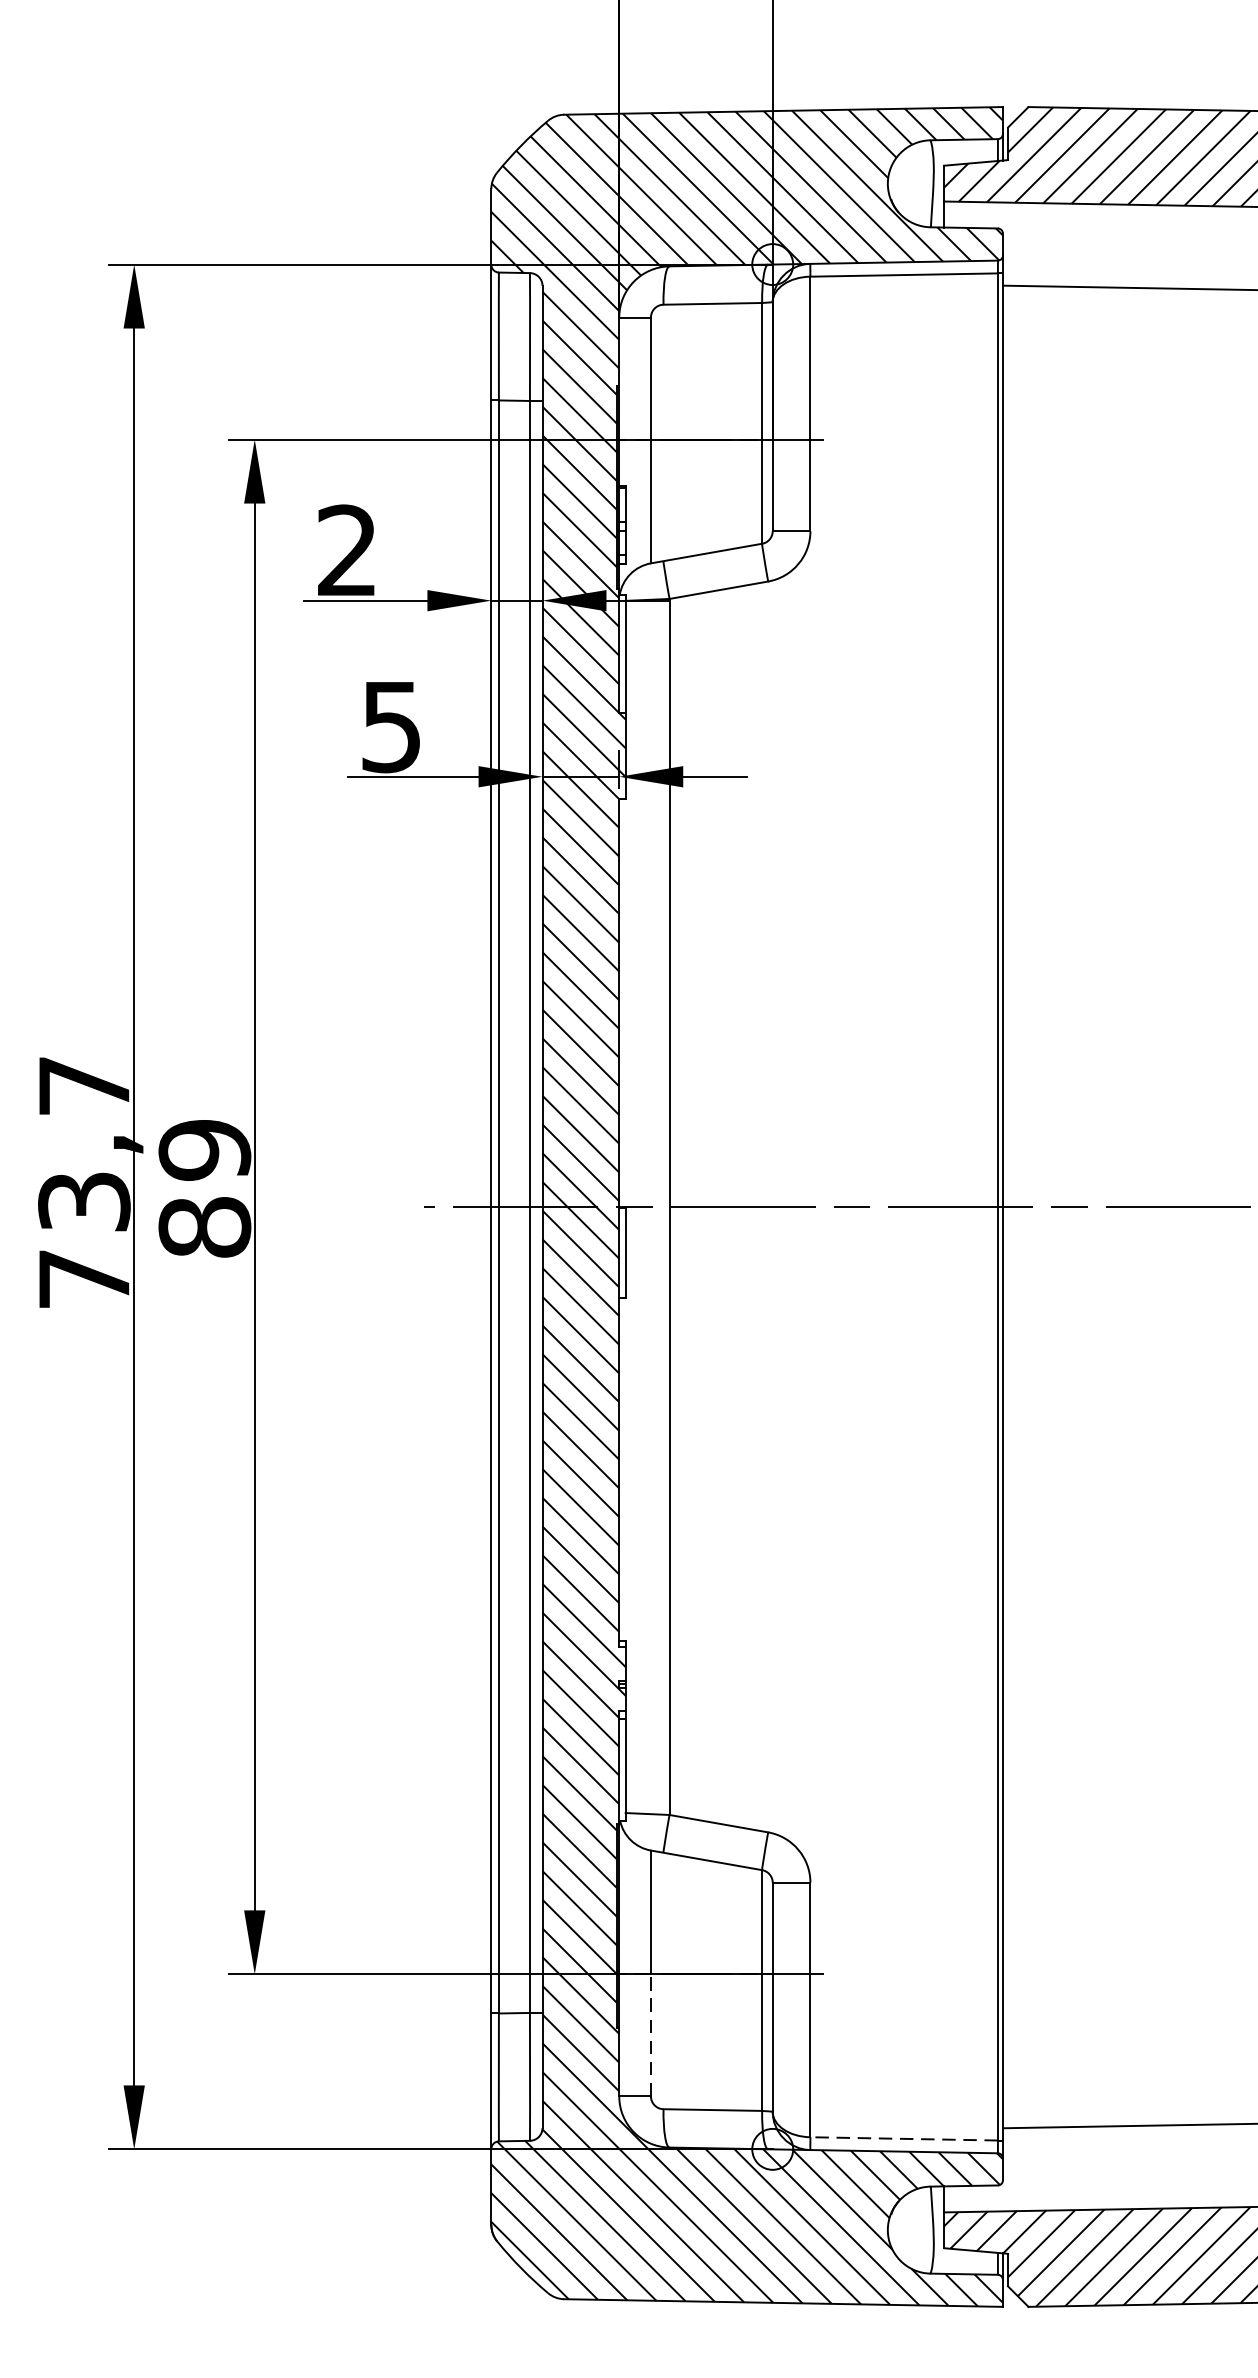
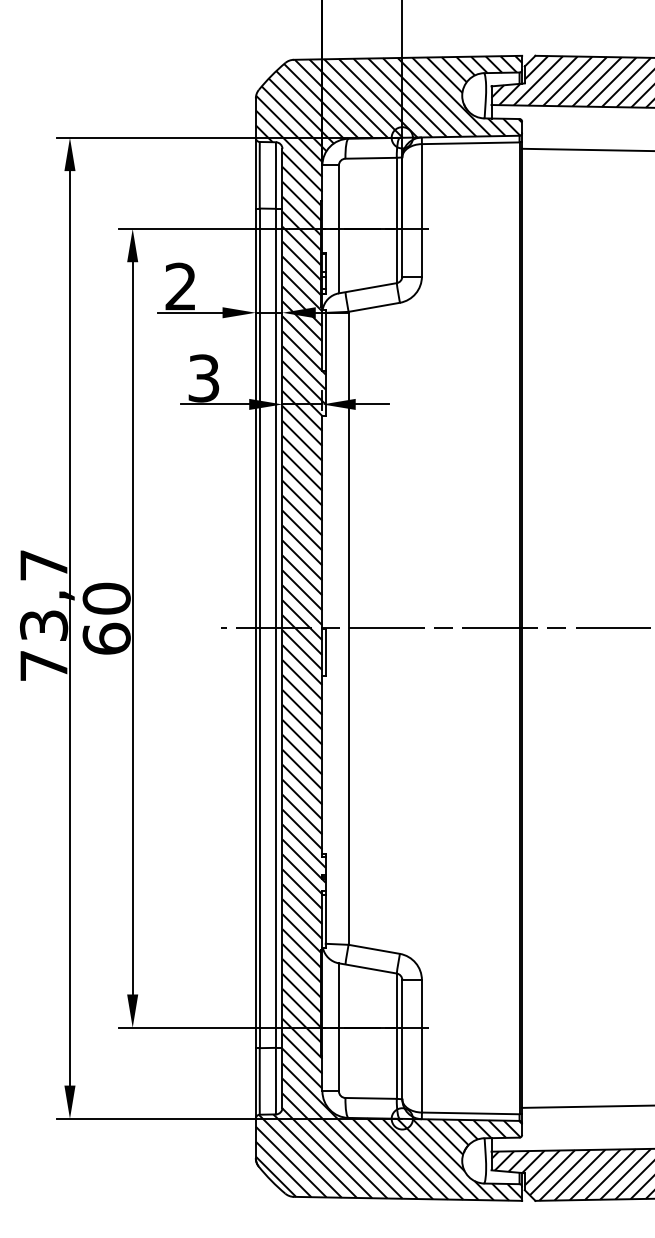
text: (392, 725) -> (204, 377), 5 -> 3
text: (204, 1188) -> (106, 618), 89 -> 60
line: (650, 2035) -> (338, 1059), dashed -> solid
line: (903, 2139) -> (470, 1113), dashed -> solid

